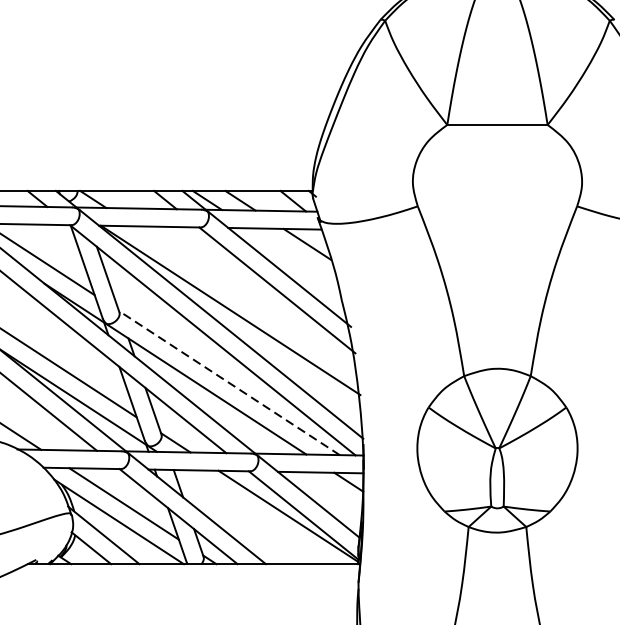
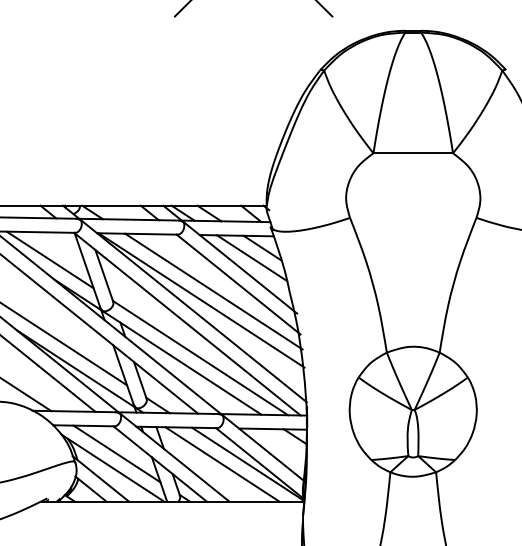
line: (294, 257) -> (252, 258), added
line: (245, 299) -> (213, 291), added
line: (229, 383) -> (200, 358), dashed -> solid
line: (257, 517) -> (222, 464), added

